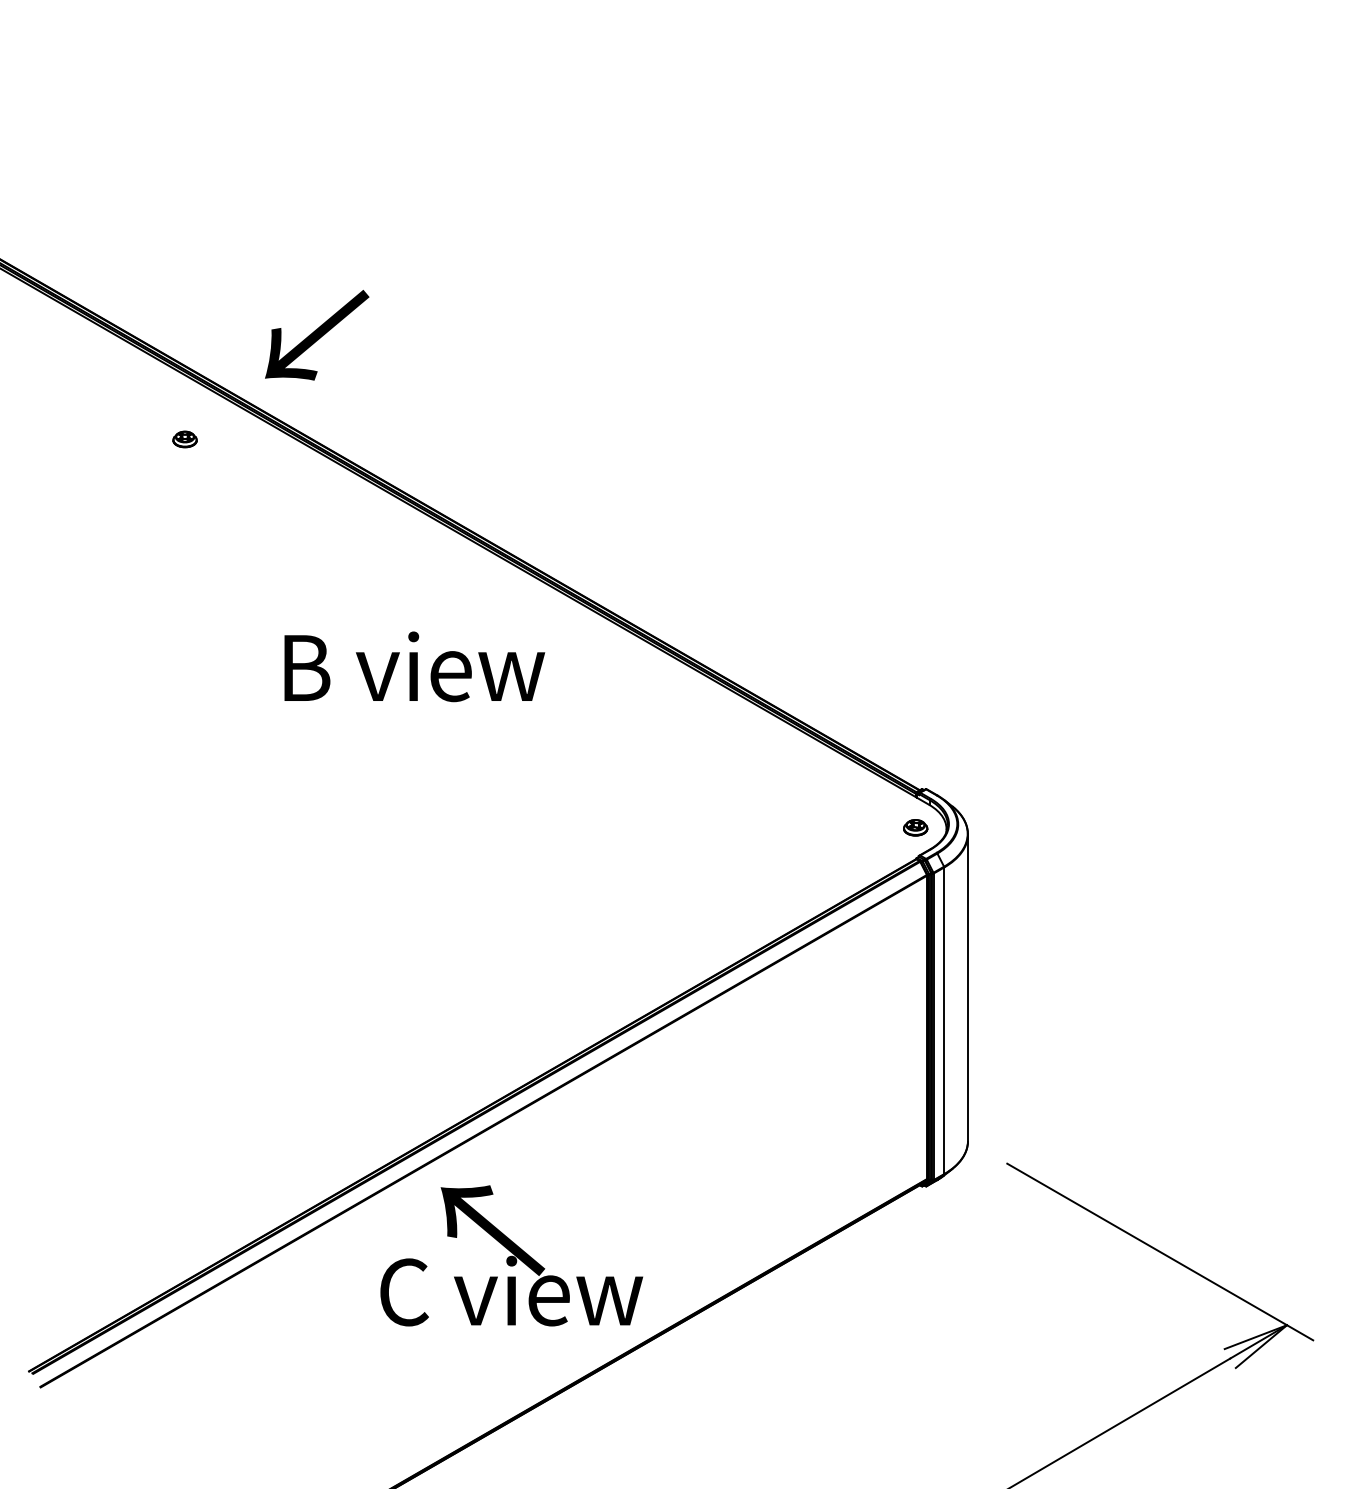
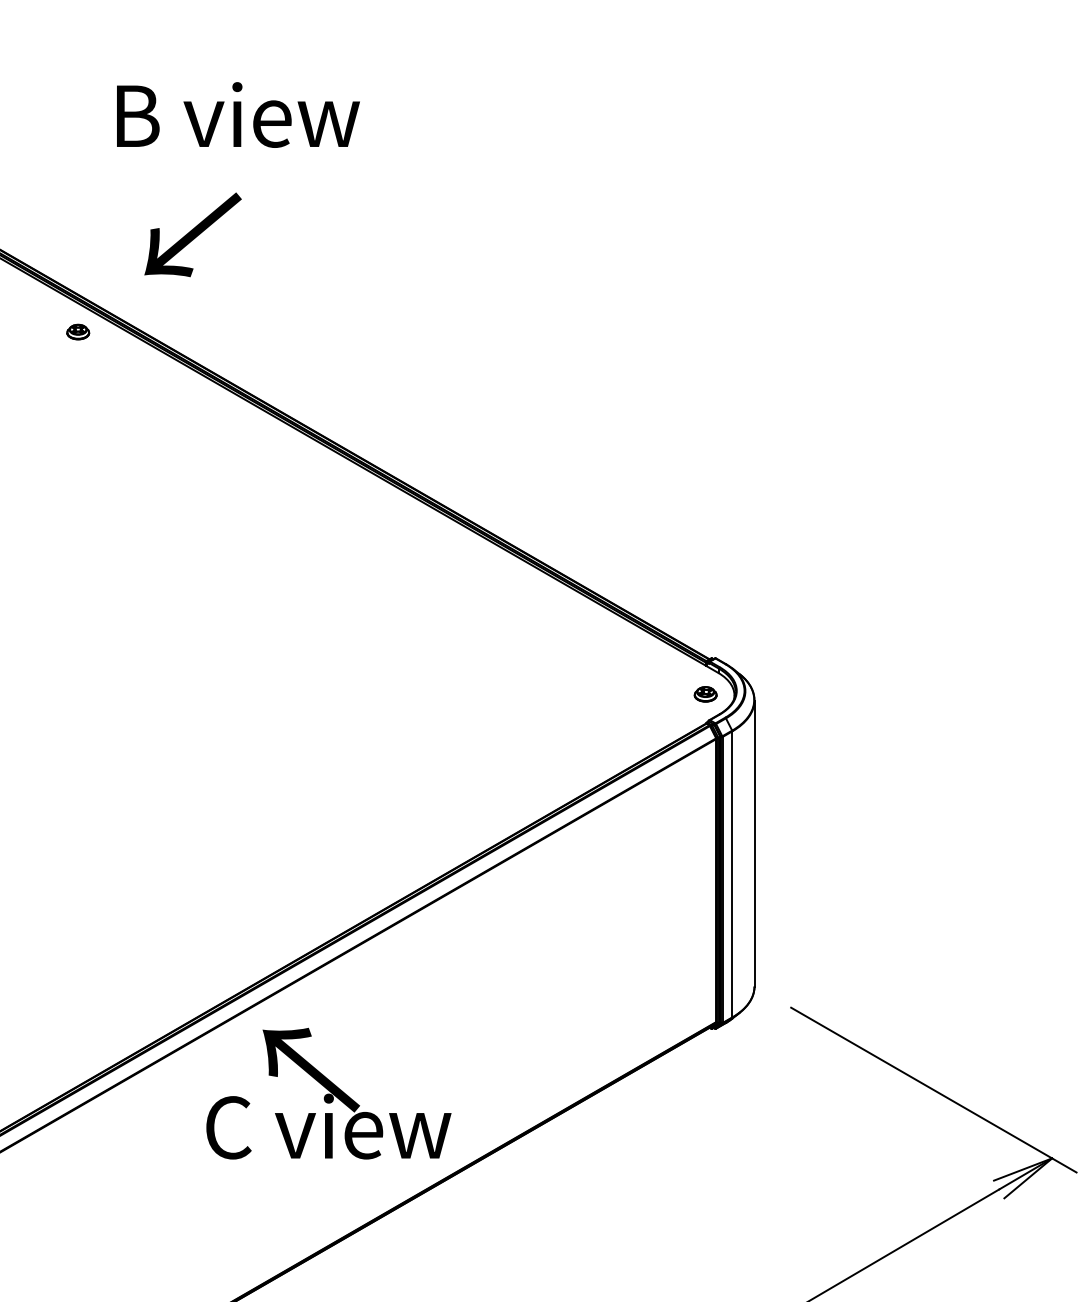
text: (317, 335) -> (193, 235), moved
part: (184, 439) -> (77, 332), moved
text: (414, 666) -> (238, 114), moved

